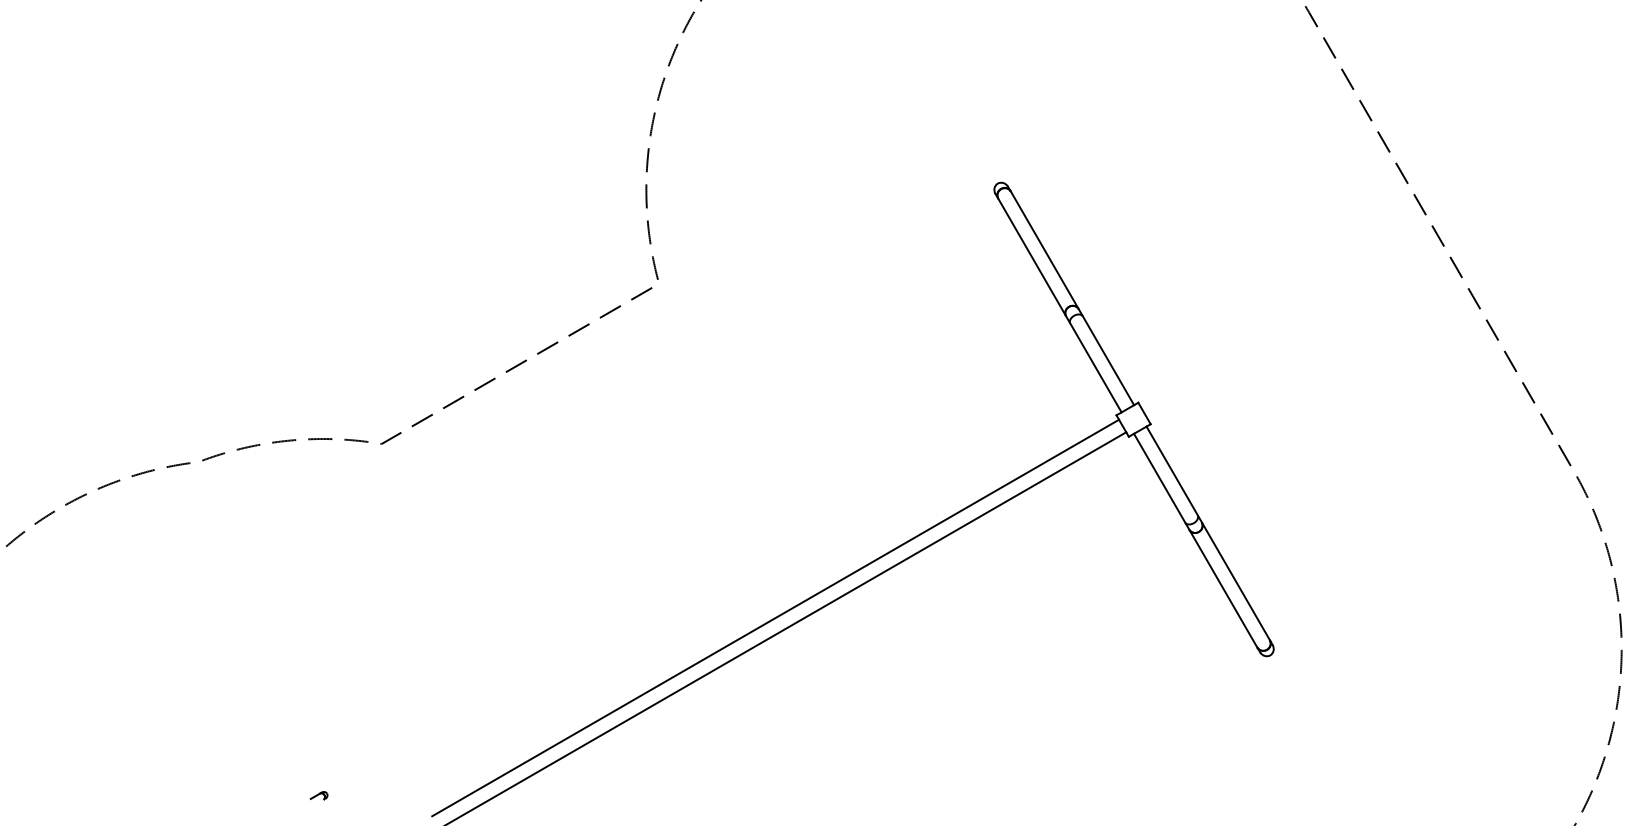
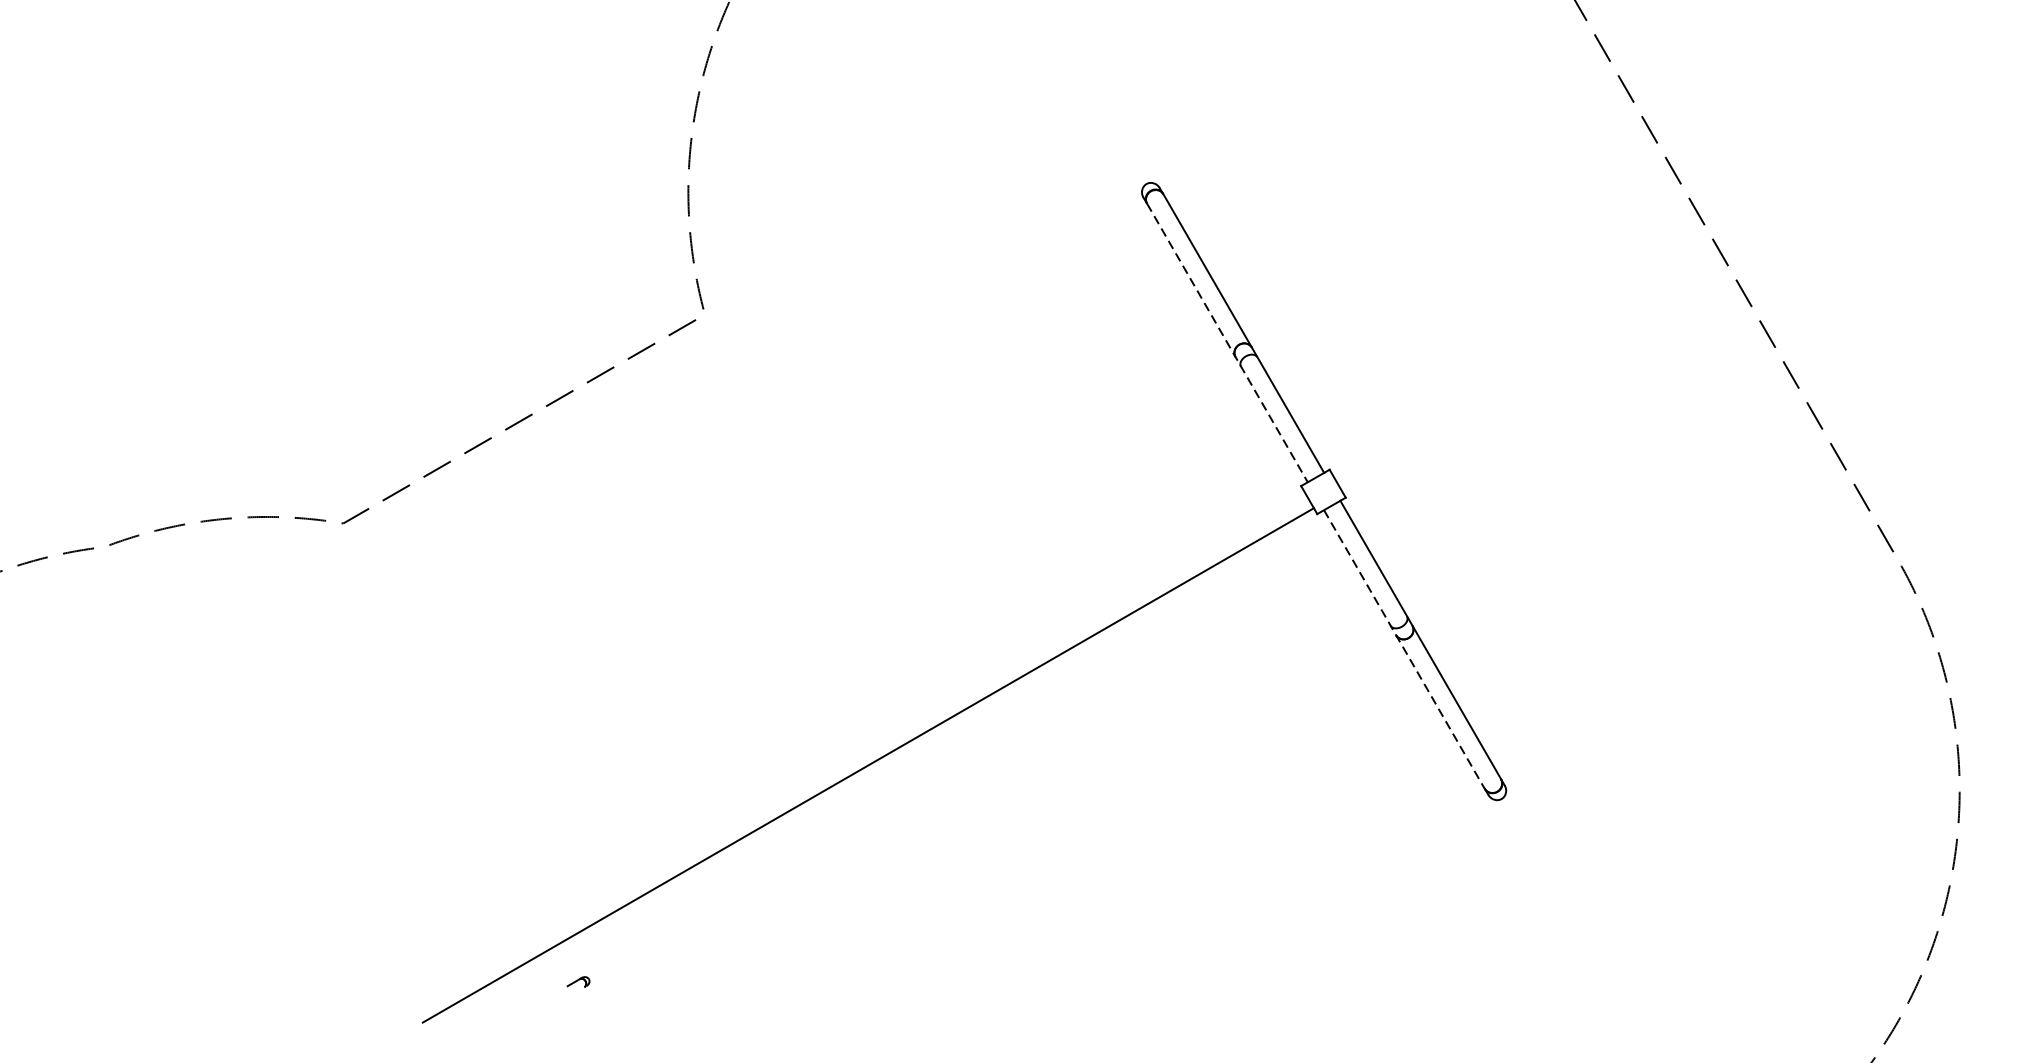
line: (1060, 306) -> (1228, 344), solid -> dashed
line: (1195, 541) -> (1404, 650), solid -> dashed
line: (775, 617) -> (856, 749), removed
part: (318, 795) -> (577, 981), moved

